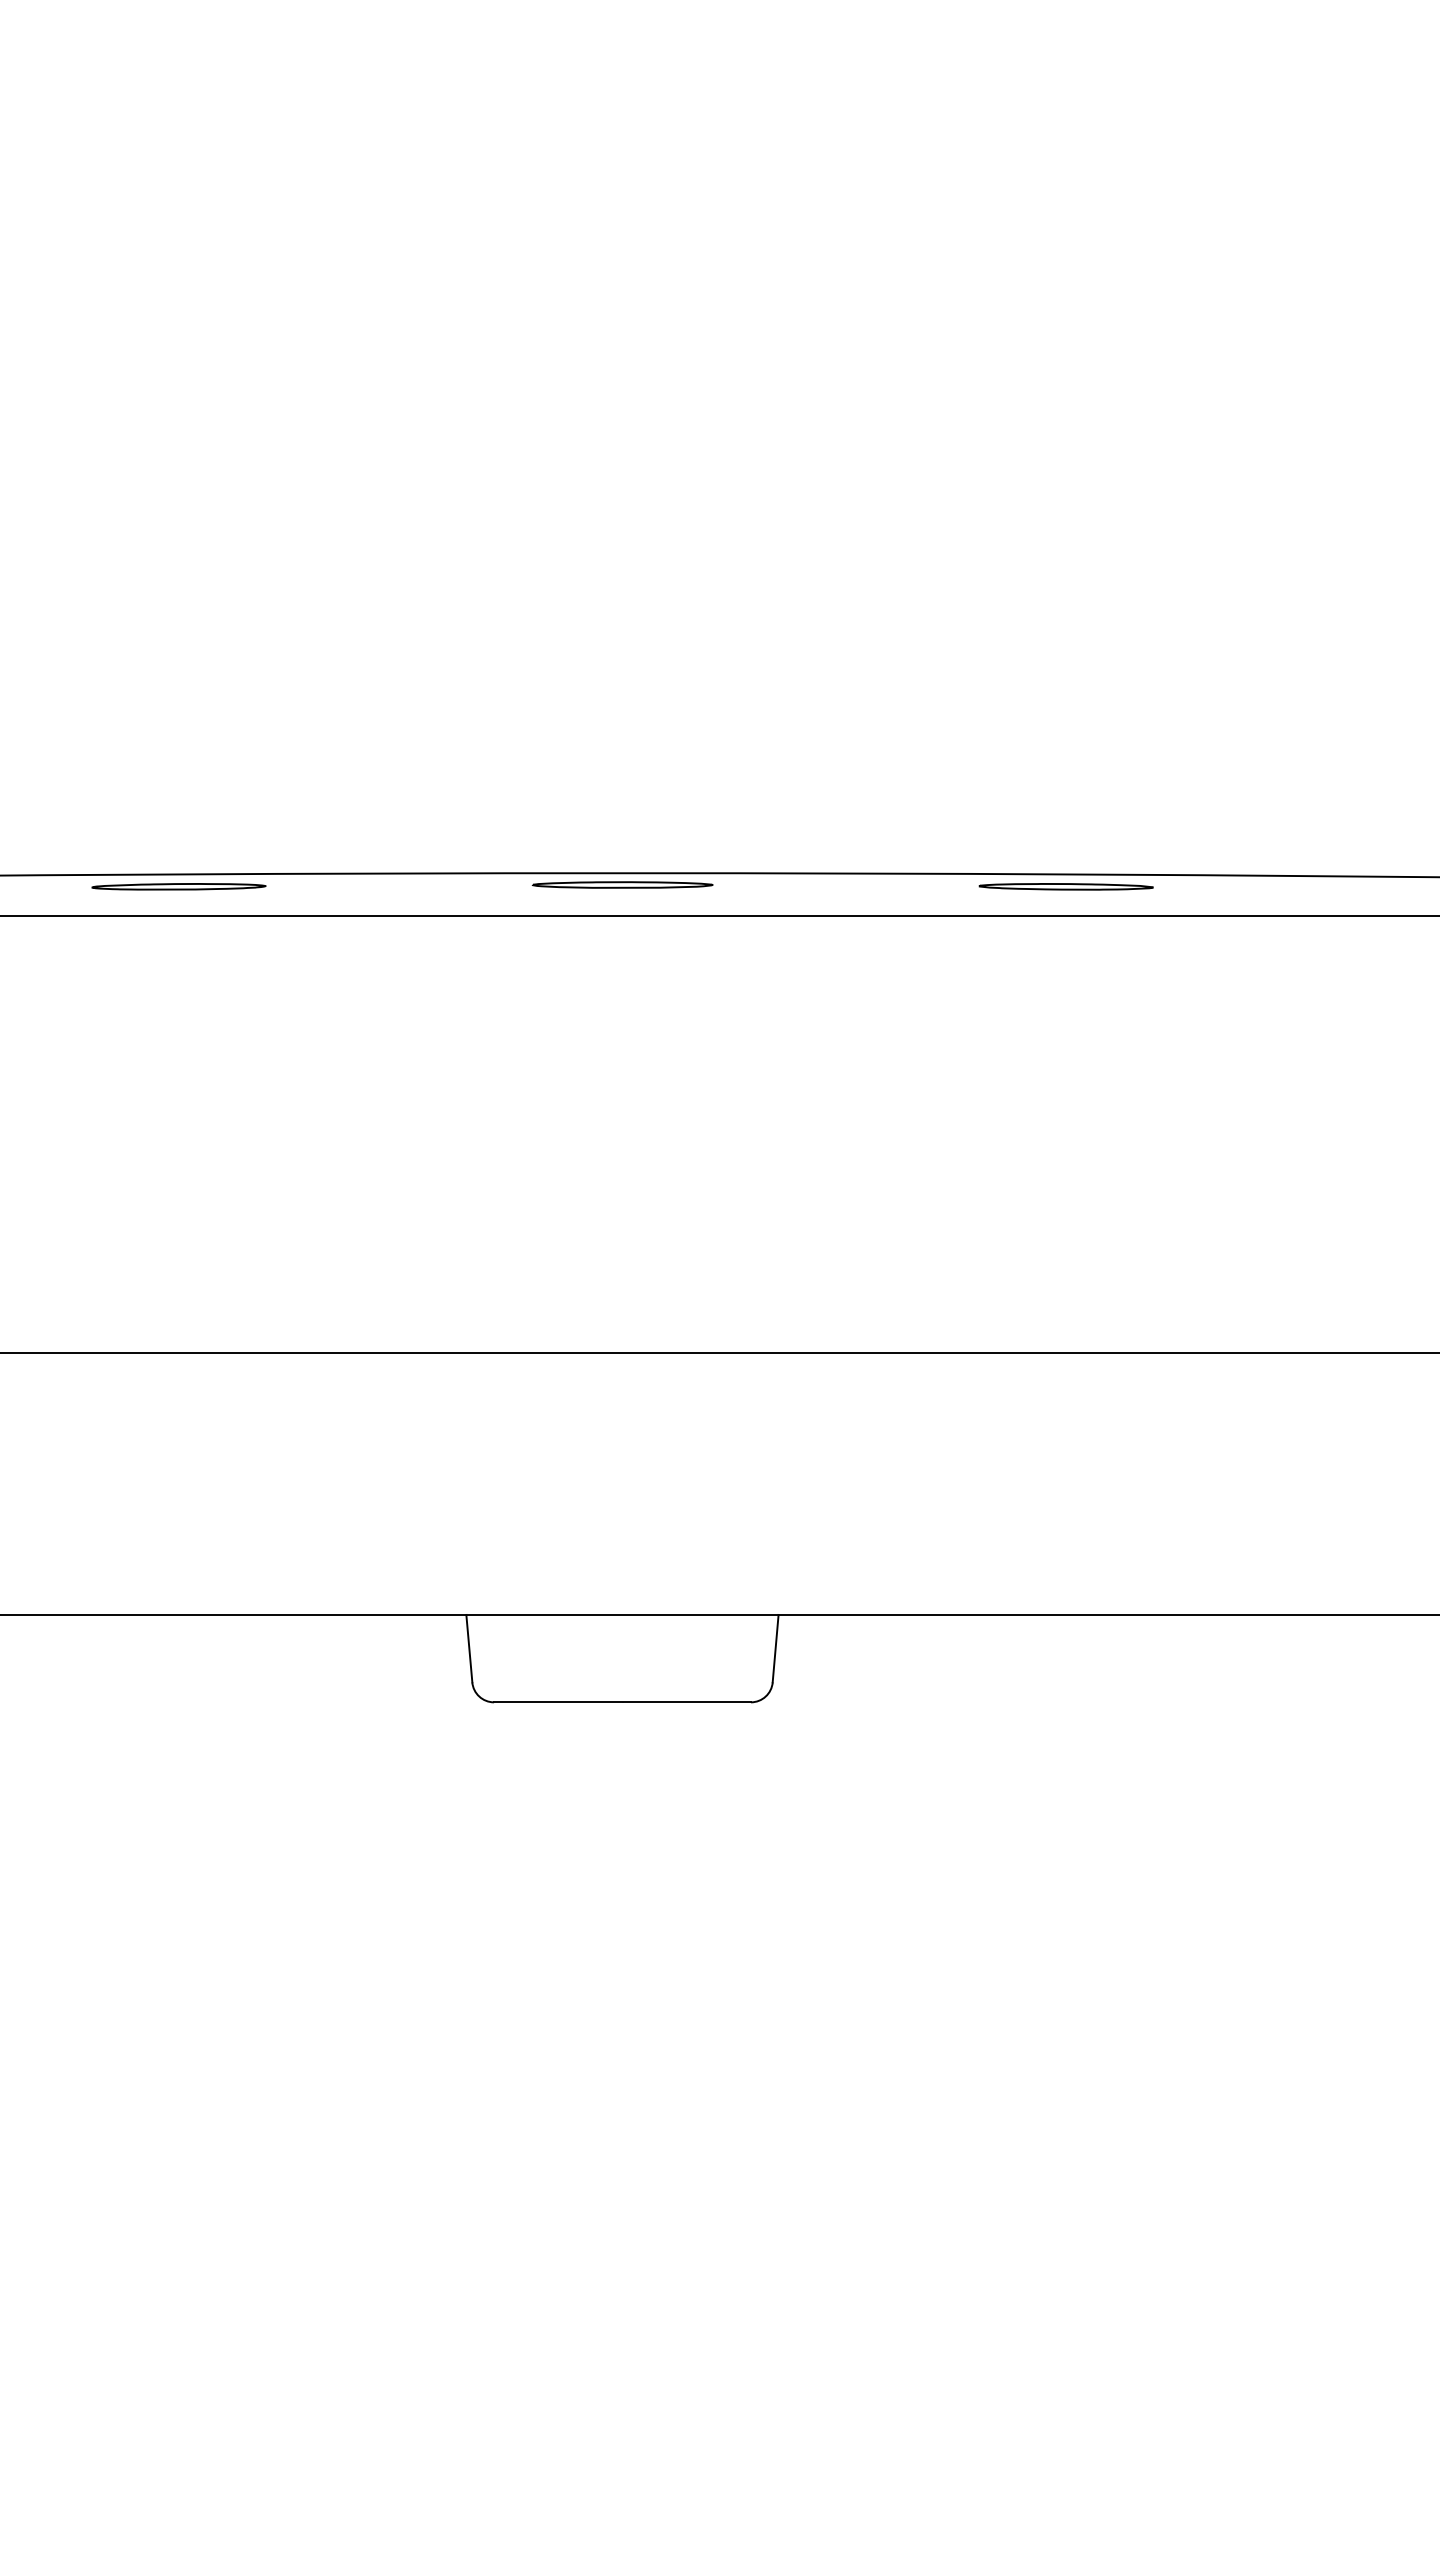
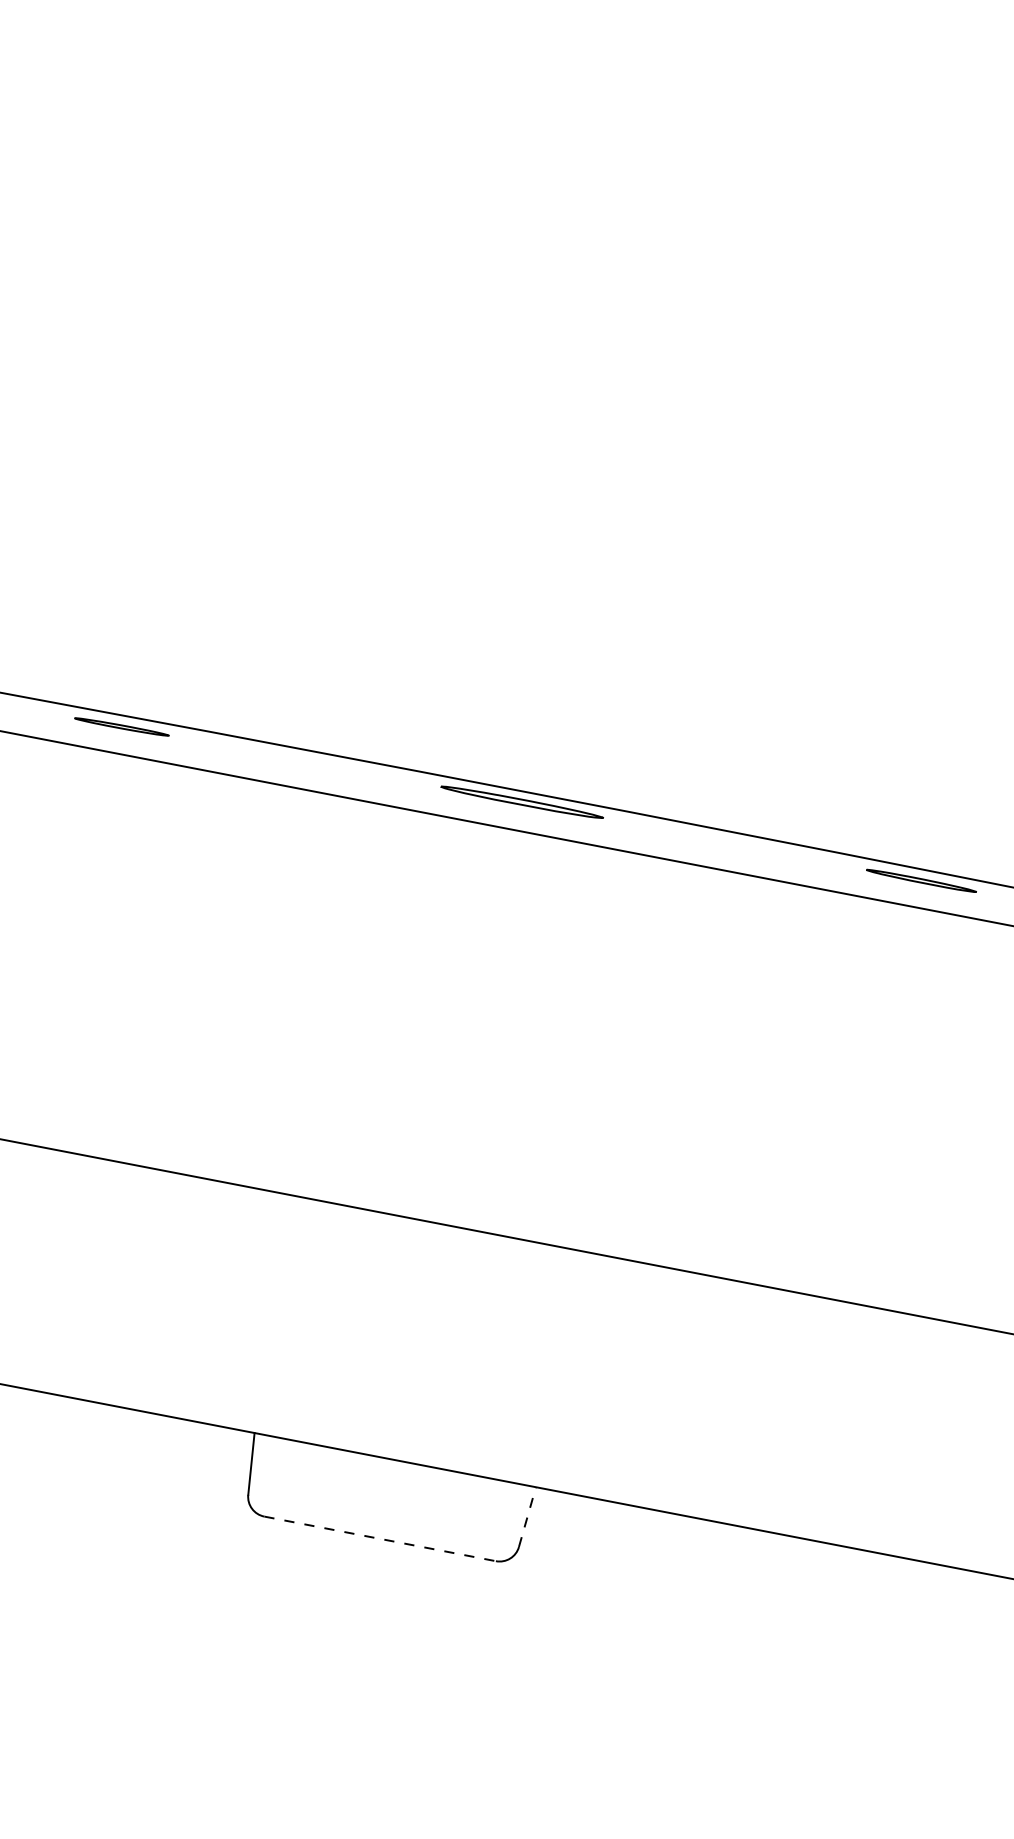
part: (178, 886) -> (121, 726), size x0.6
part: (1065, 886) -> (920, 880), size x0.7
line: (775, 1648) -> (527, 1516), solid -> dashed
line: (623, 1702) -> (381, 1539), solid -> dashed

